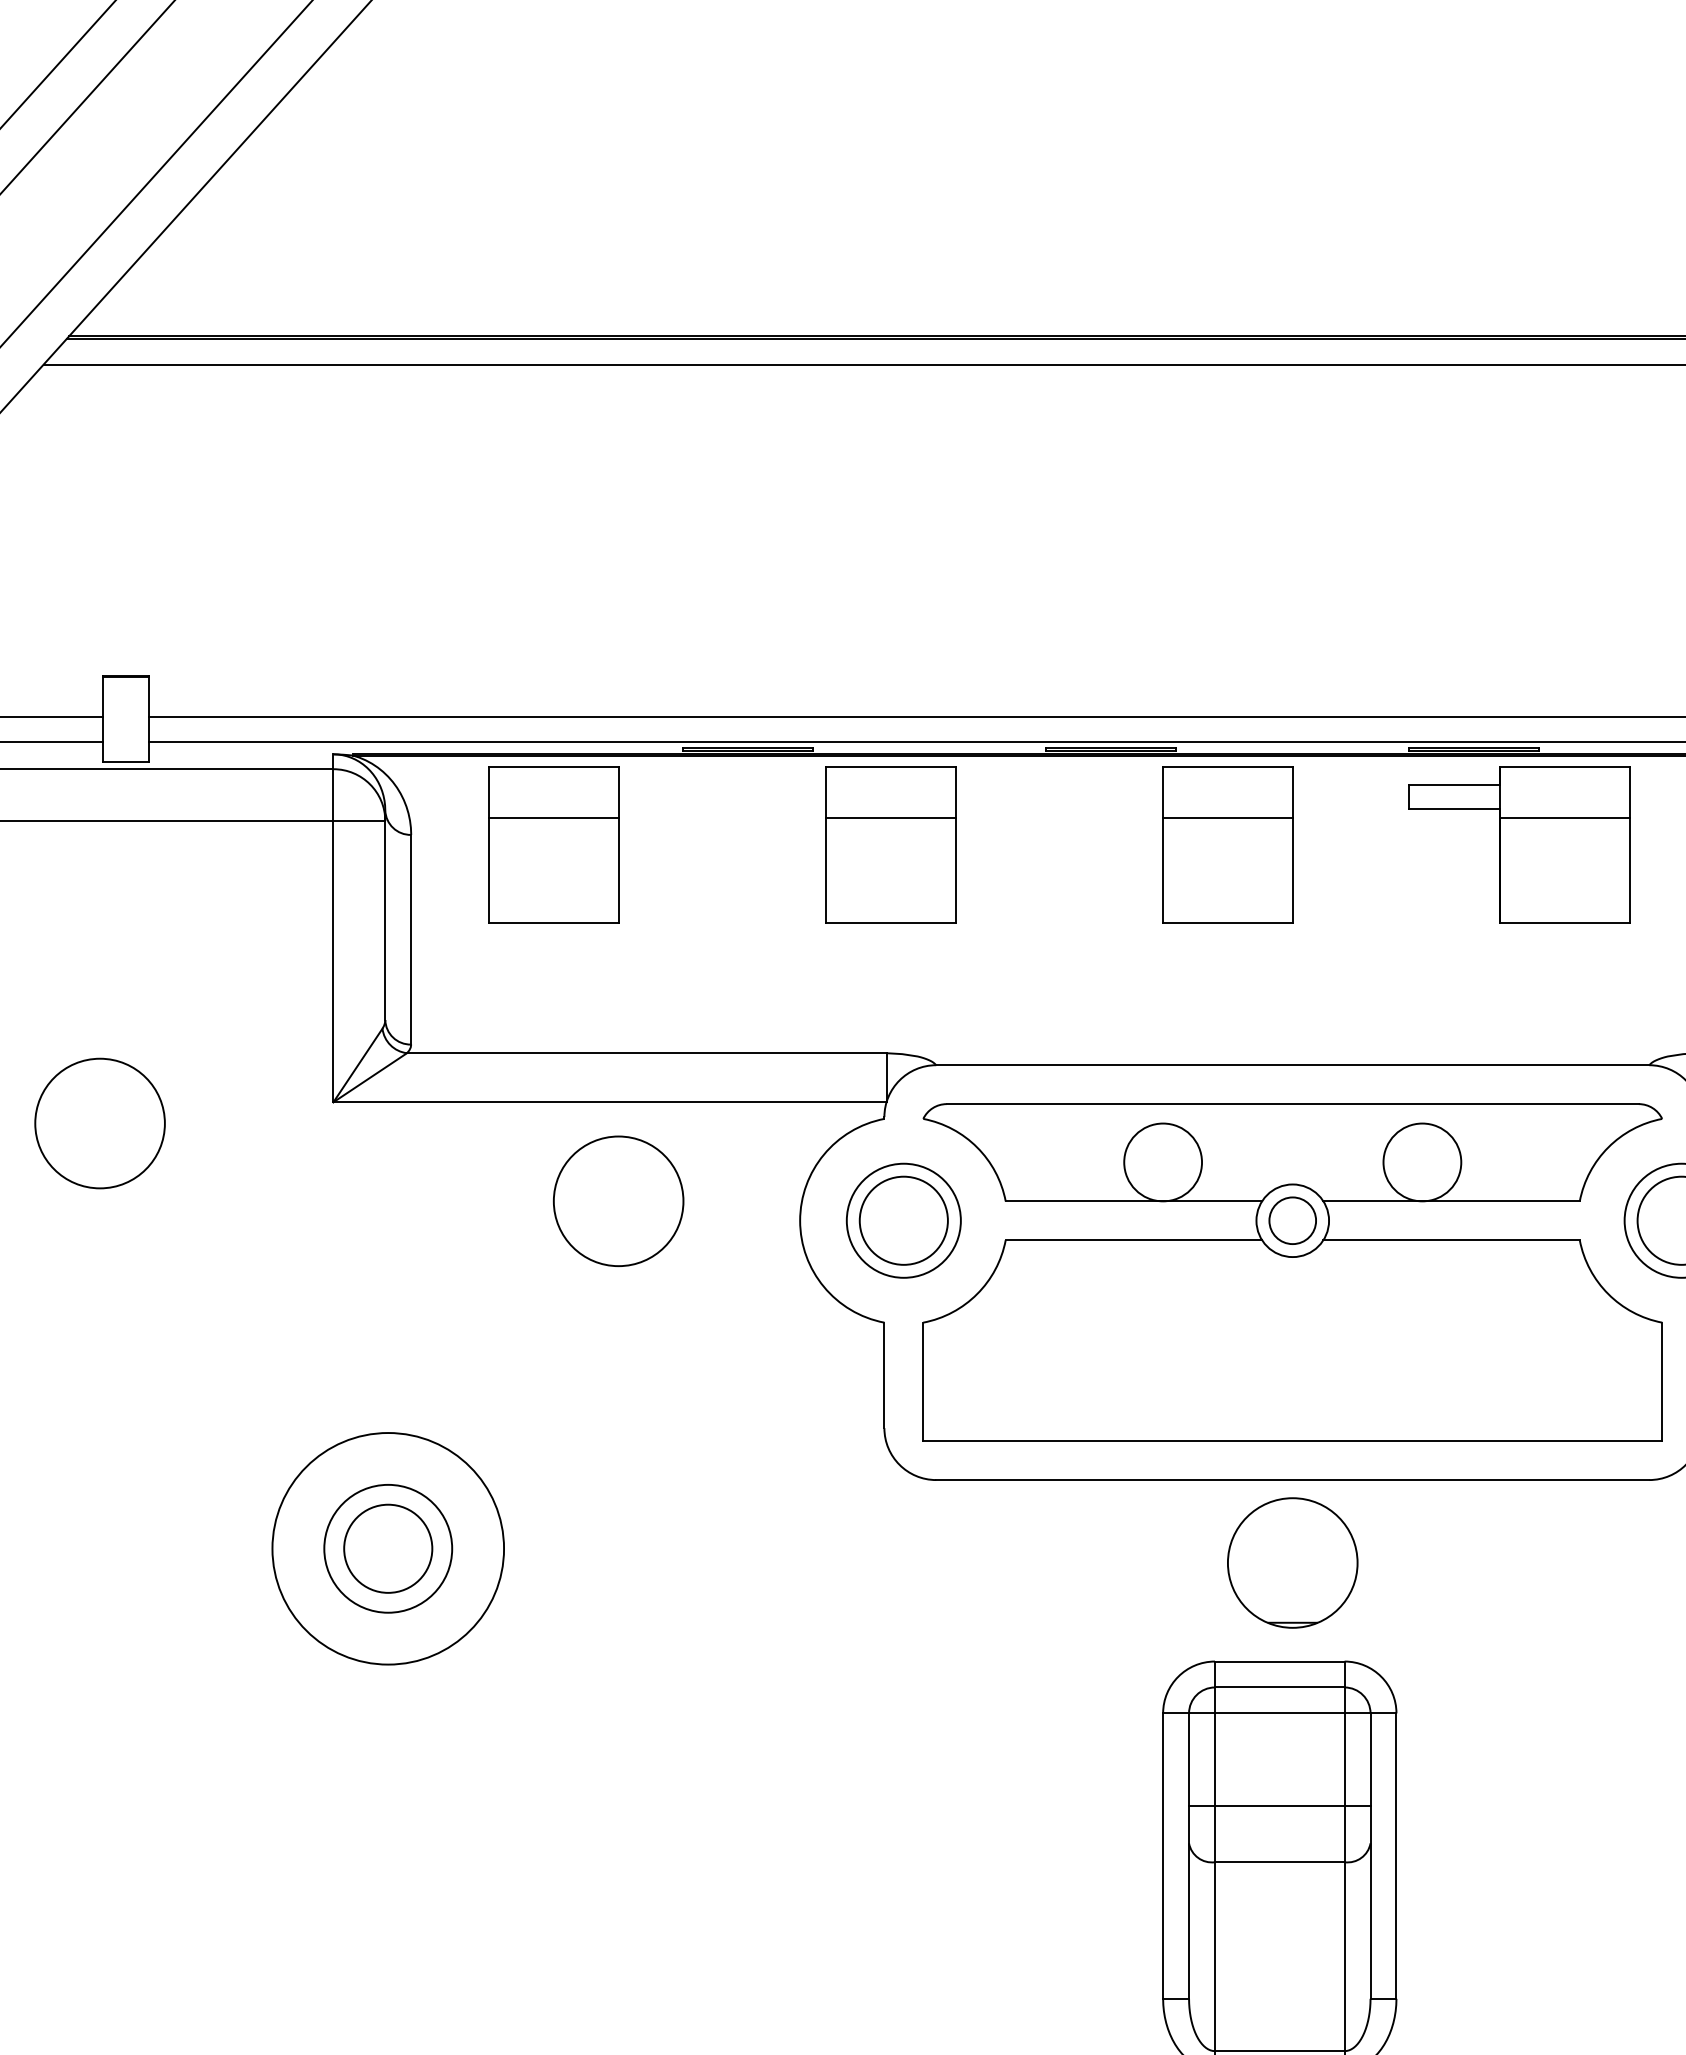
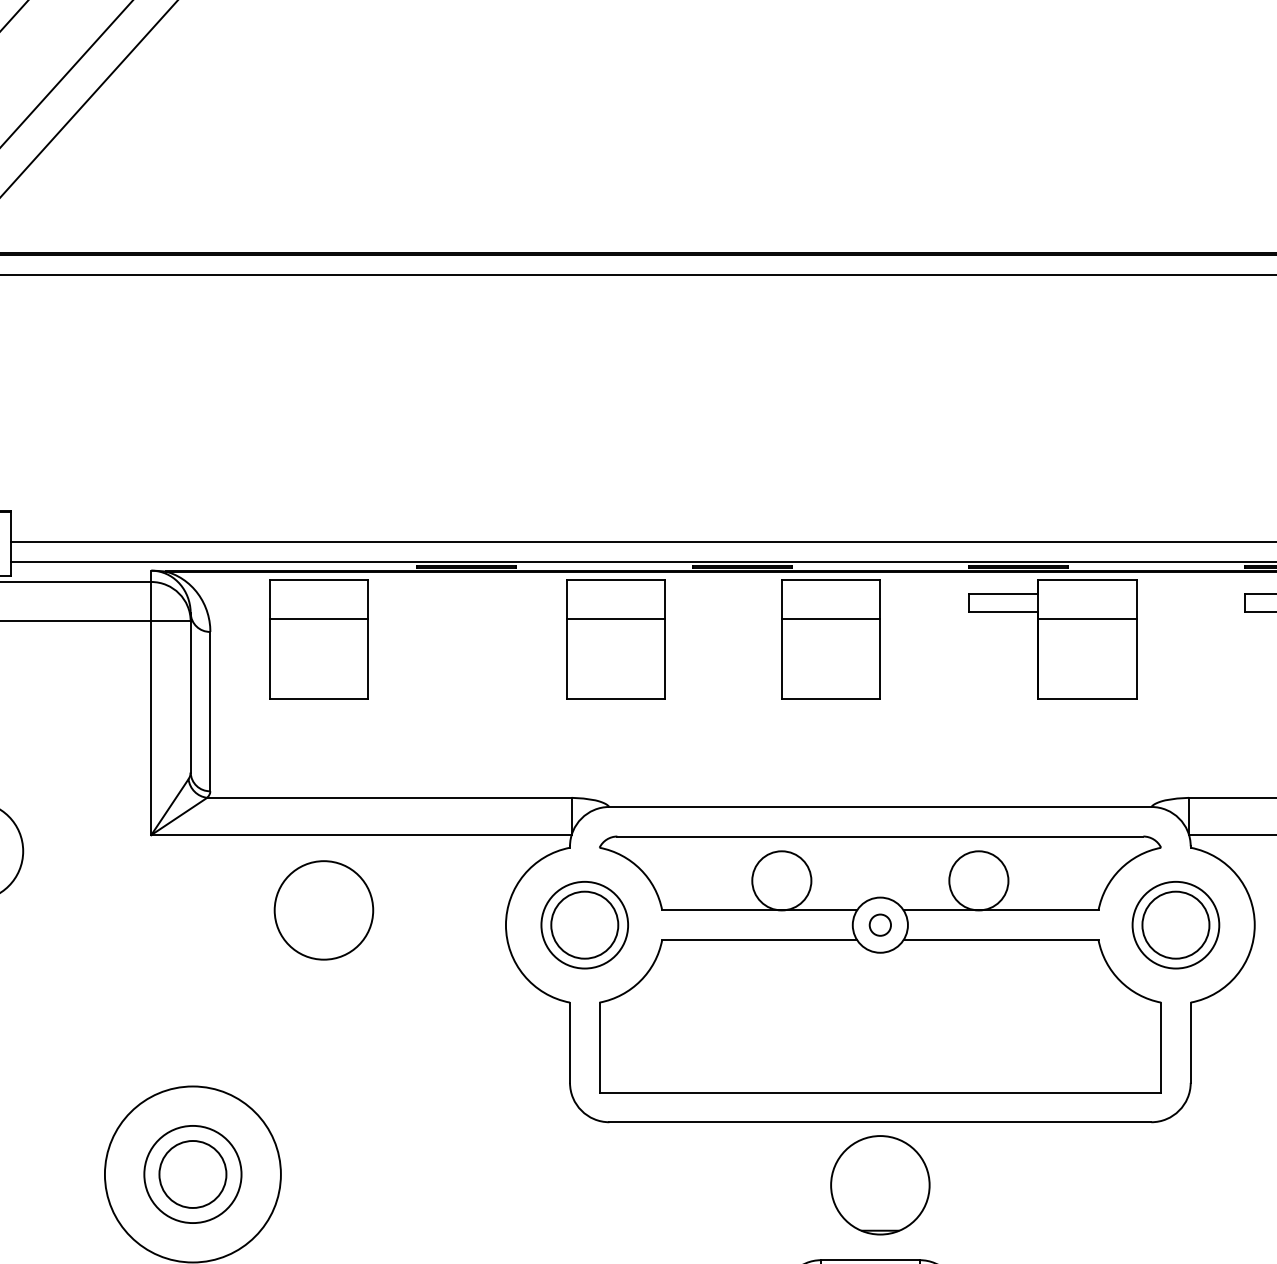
part: (890, 844) -> (615, 639), moved
circle: (618, 1200) -> (323, 909), moved
circle: (1292, 1220) -> (880, 924), size x0.6

